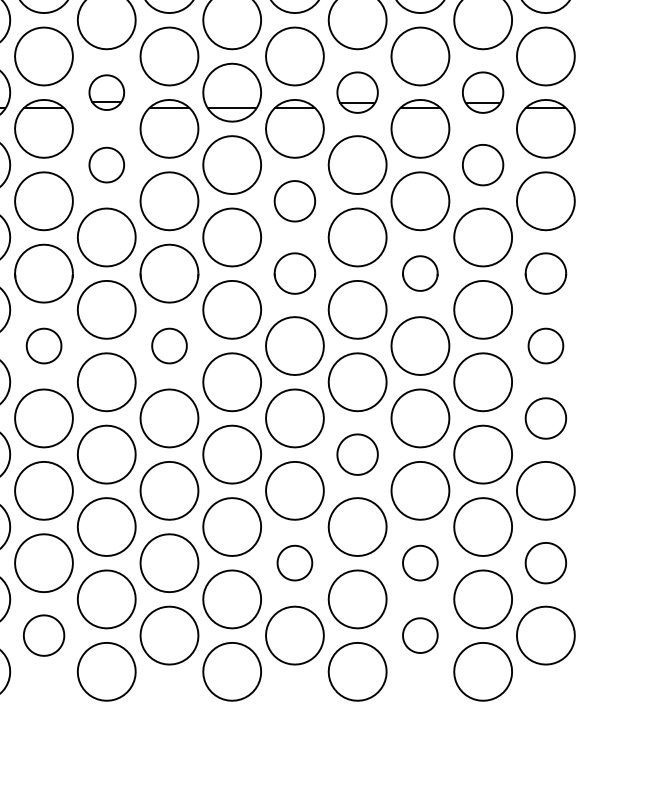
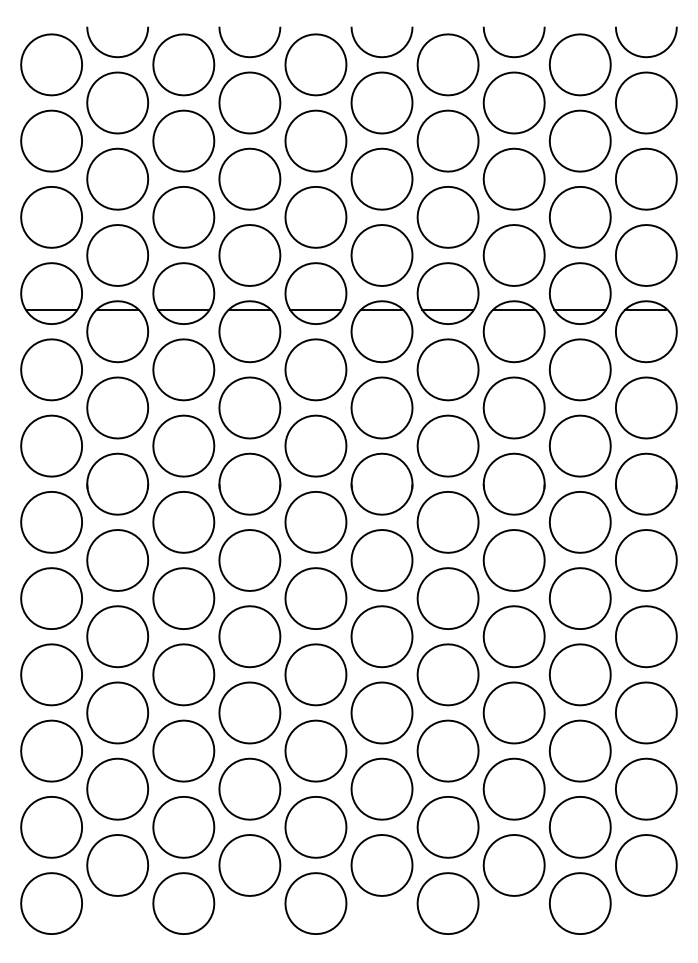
part: (106, 92) -> (183, 293), size x1.67
part: (357, 92) -> (447, 293), size x1.43
part: (482, 92) -> (579, 293), size x1.43
part: (106, 164) -> (183, 369), size x1.67
part: (482, 164) -> (579, 369), size x1.43
part: (294, 200) -> (381, 407), size x1.43
part: (294, 272) -> (381, 483), size x1.43
part: (419, 272) -> (513, 483), size x1.67
part: (546, 272) -> (646, 483), size x1.43
part: (43, 346) -> (117, 560), size x1.67
part: (169, 346) -> (249, 560), size x1.67
part: (546, 346) -> (646, 560), size x1.67
part: (546, 418) -> (646, 636), size x1.43
part: (357, 454) -> (447, 674), size x1.43
part: (294, 562) -> (381, 788), size x1.67
part: (419, 562) -> (513, 788), size x1.67
part: (546, 562) -> (646, 788), size x1.43
part: (43, 635) -> (117, 865), size x1.43
part: (419, 635) -> (513, 865), size x1.67

